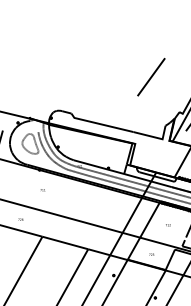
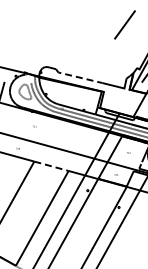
line: (150, 76) -> (124, 24), moved
line: (101, 124) -> (78, 77), solid -> dashed
line: (65, 243) -> (51, 166), solid -> dashed

